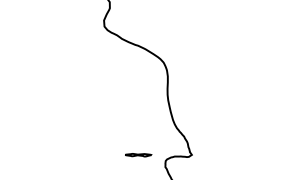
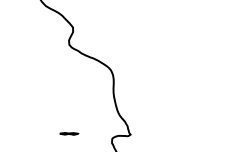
line: (138, 154) -> (69, 133), moved

